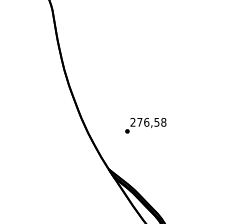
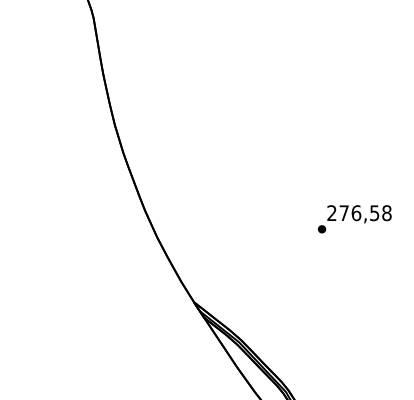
text: (145, 125) -> (354, 218), moved

